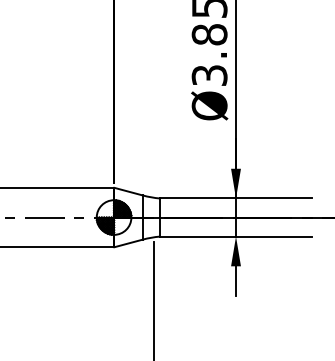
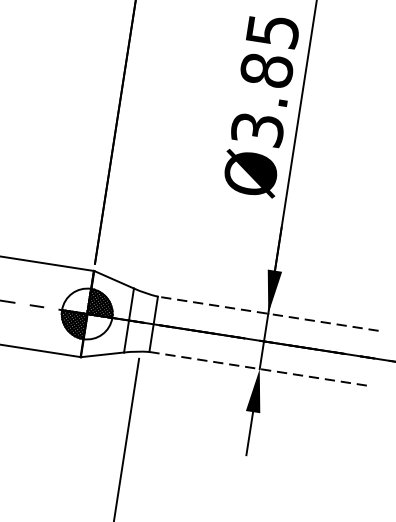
line: (235, 198) -> (267, 313), solid -> dashed
line: (236, 236) -> (260, 368), solid -> dashed

